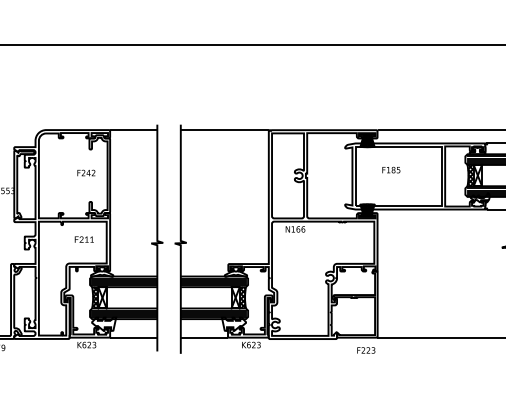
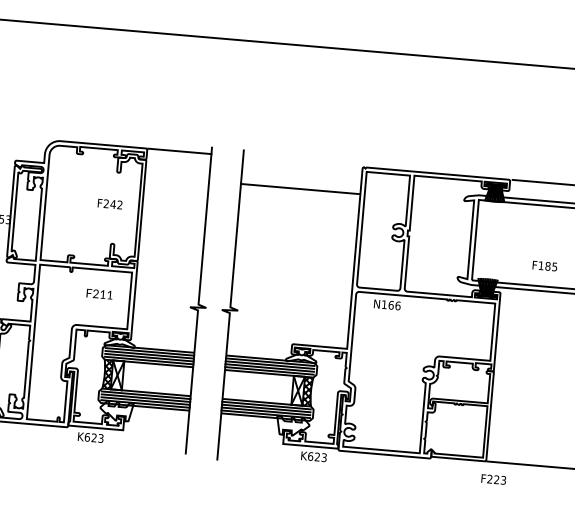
line: (224, 130) -> (300, 189), moved
text: (391, 169) -> (545, 265), moved
line: (133, 337) -> (154, 432), removed
line: (203, 337) -> (249, 440), removed
text: (366, 350) -> (494, 479), moved

